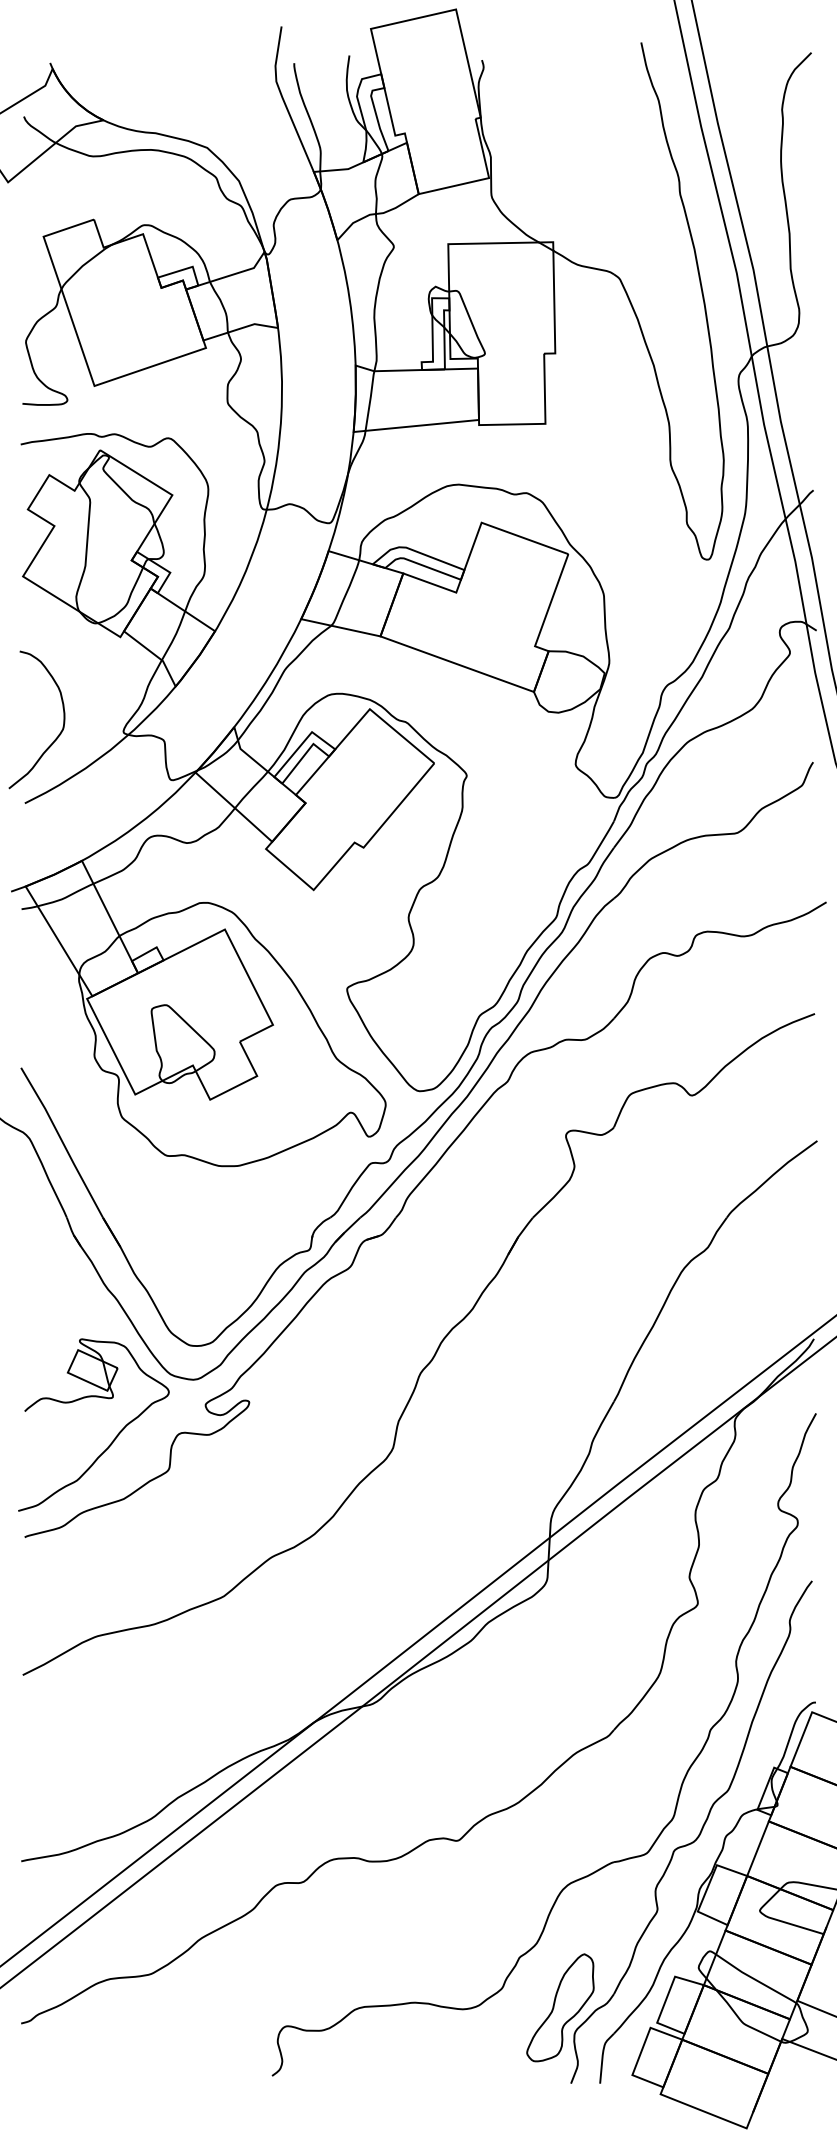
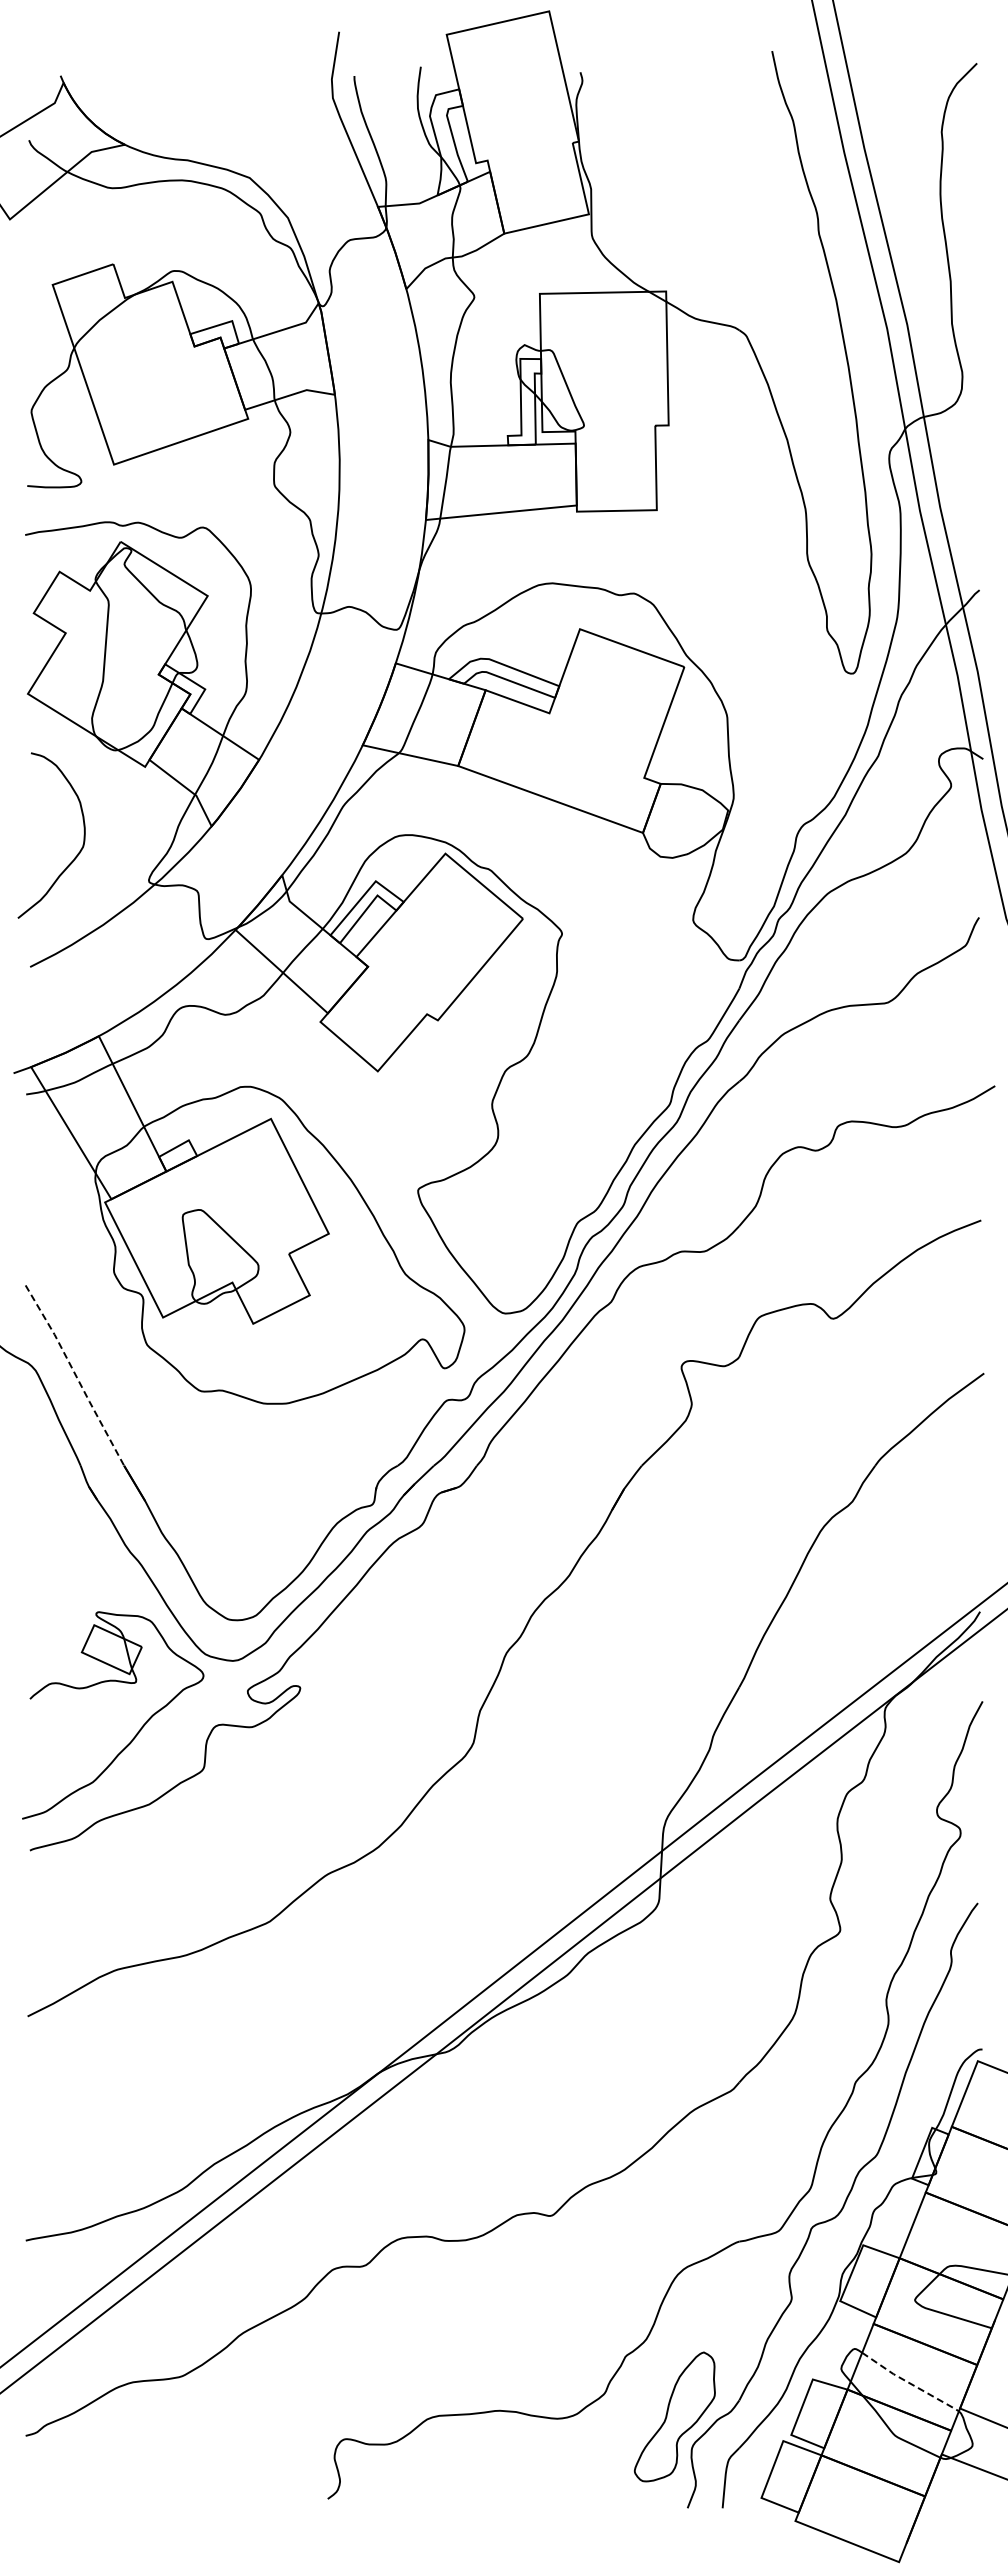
curve: (58, 734) -> (77, 853), moved
line: (62, 1142) -> (75, 1375), solid -> dashed
line: (755, 1980) -> (909, 2383), solid -> dashed

